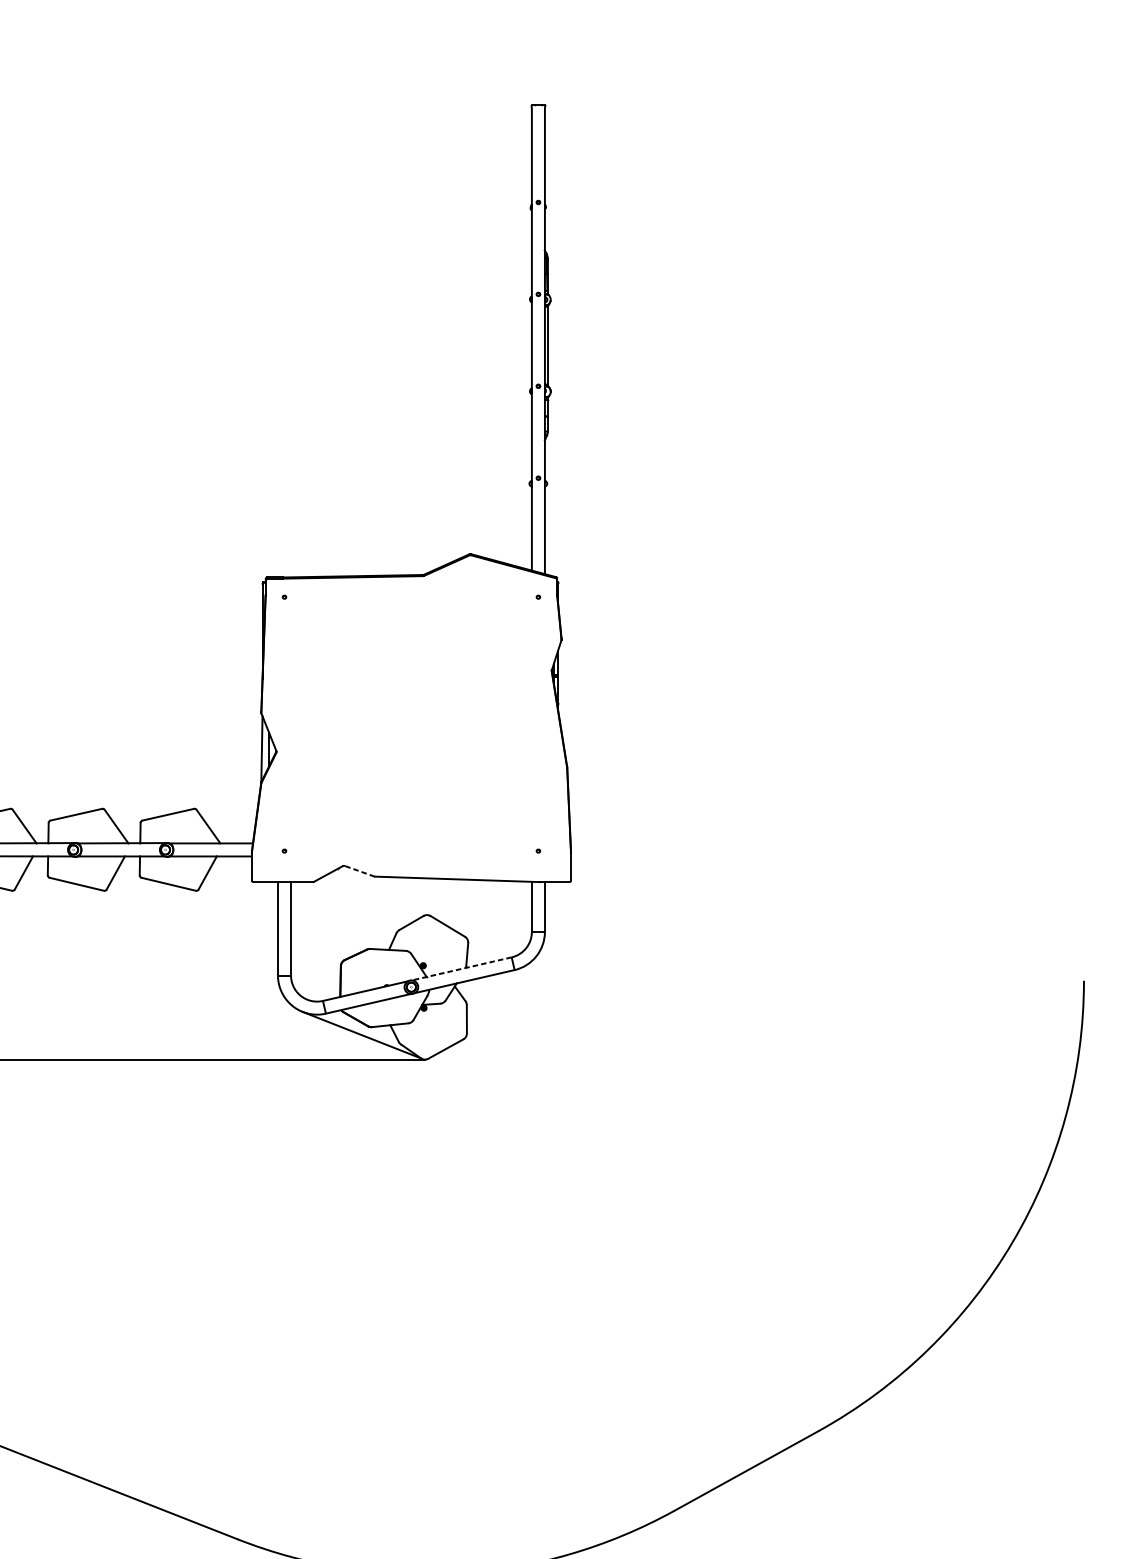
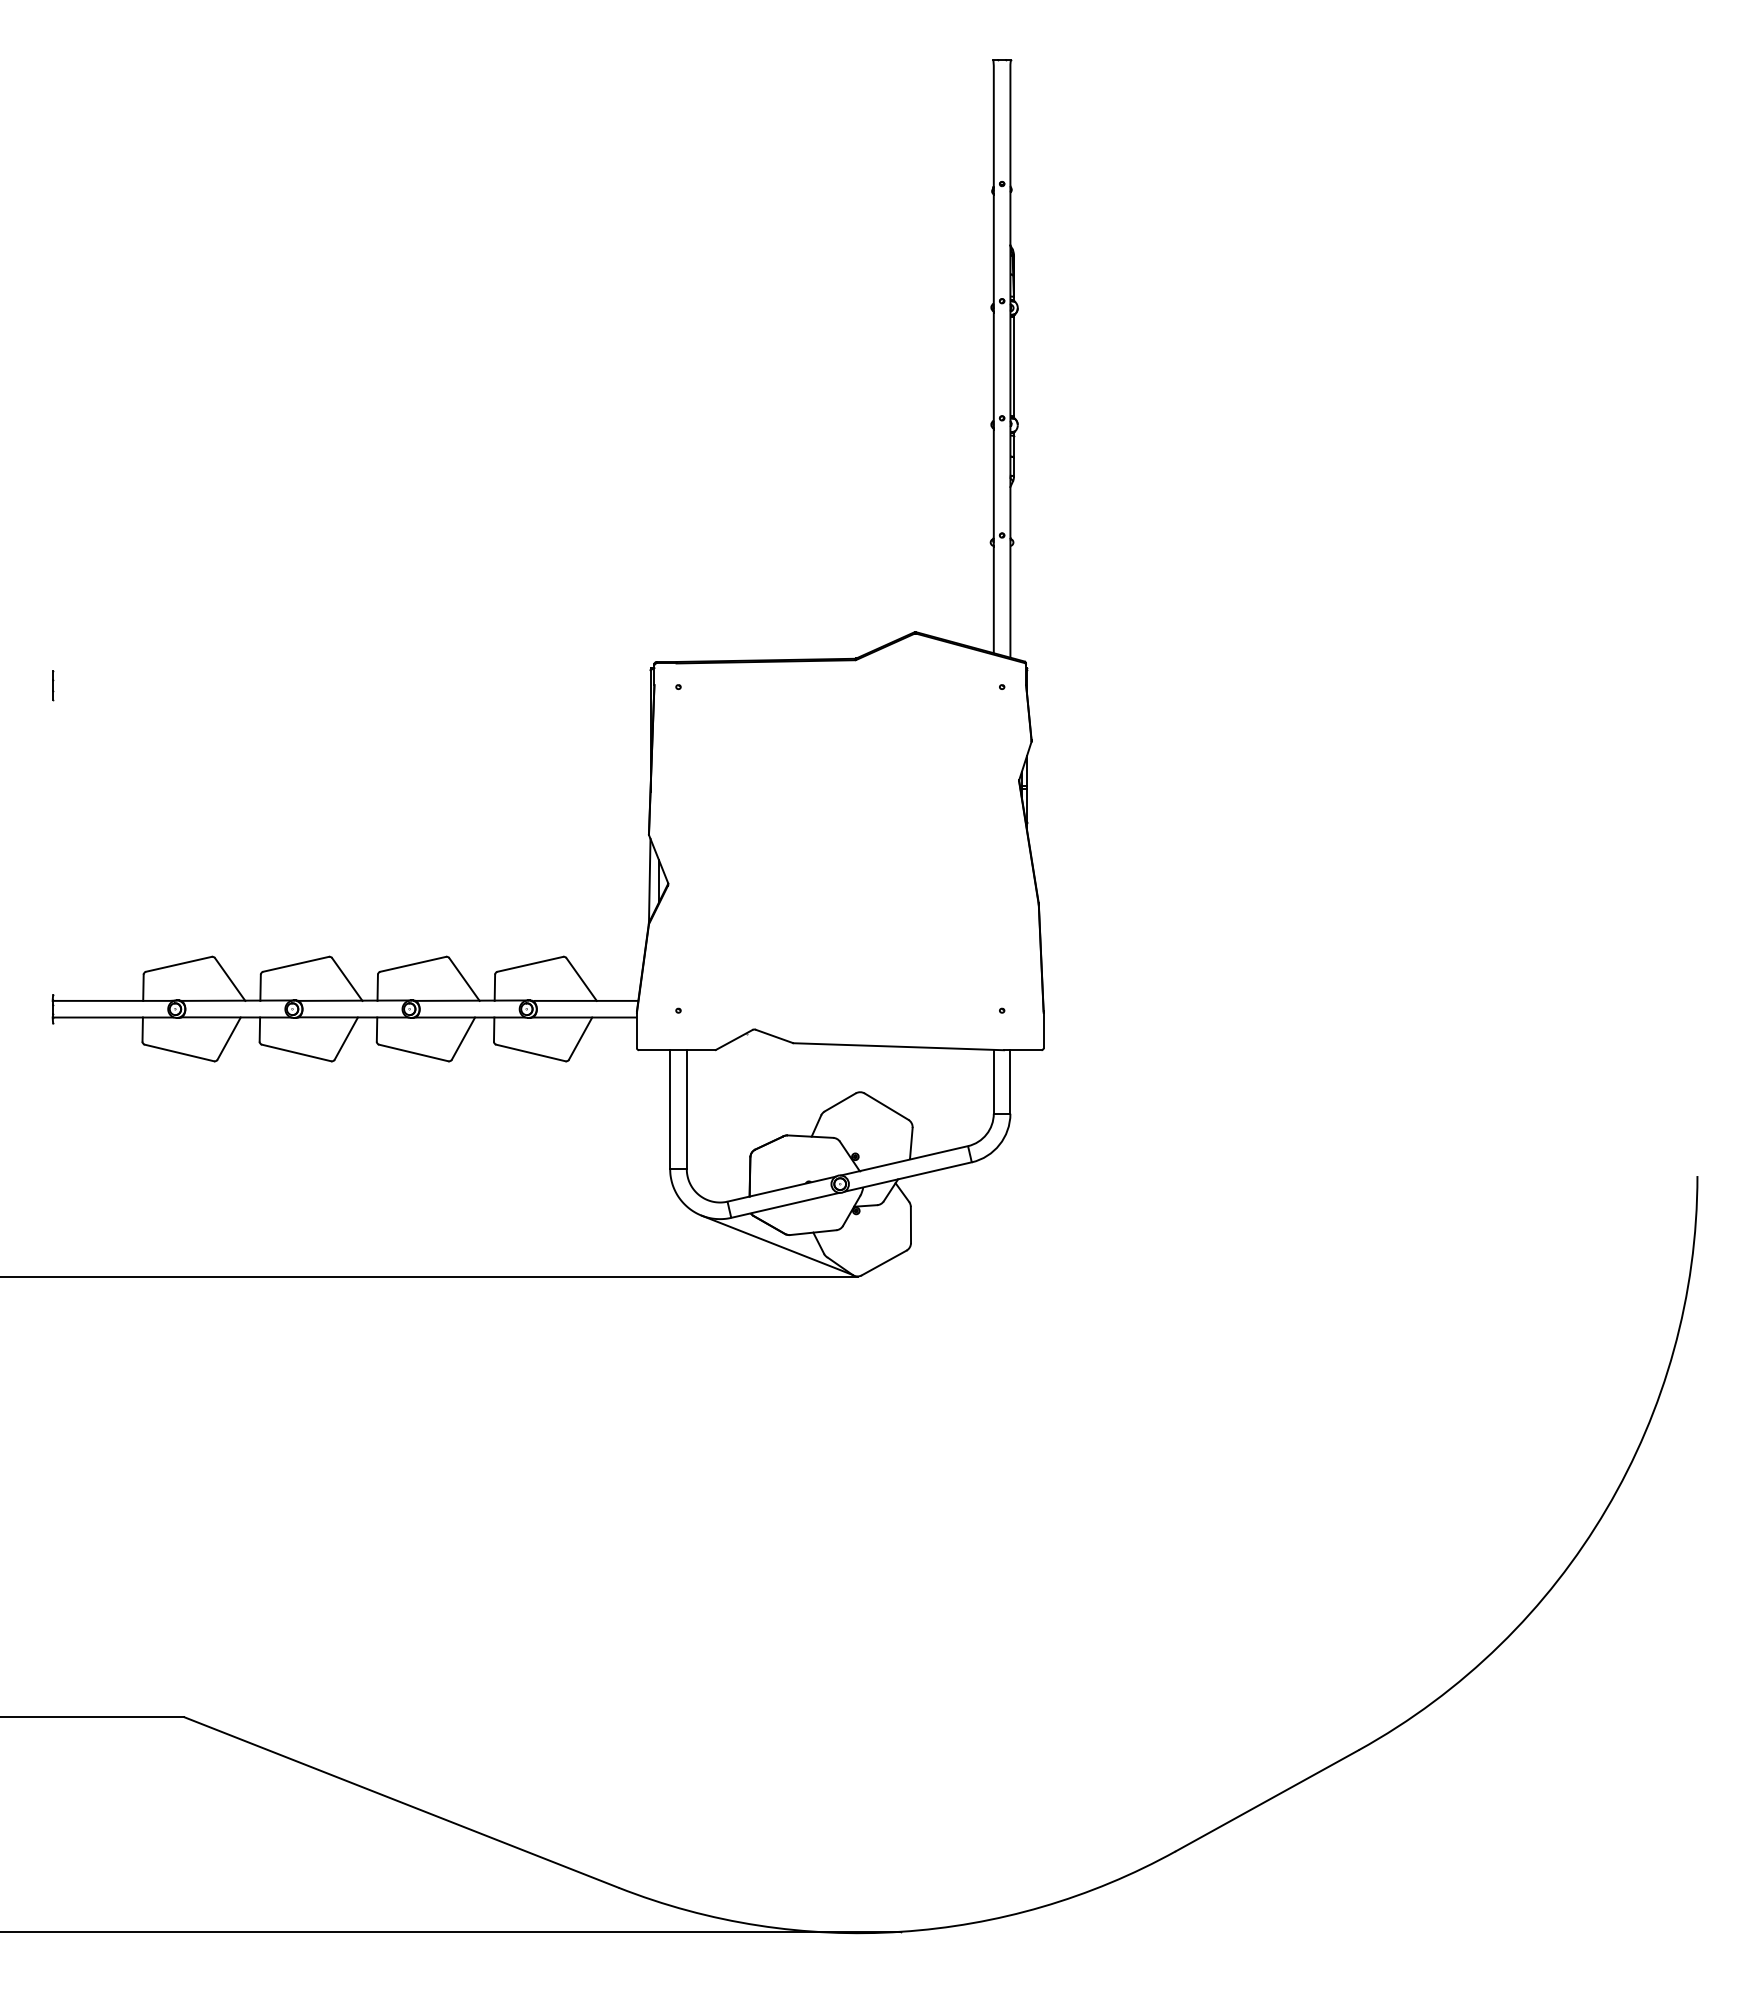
line: (359, 871) -> (774, 1036), dashed -> solid
line: (461, 968) -> (904, 1160), dashed -> solid

